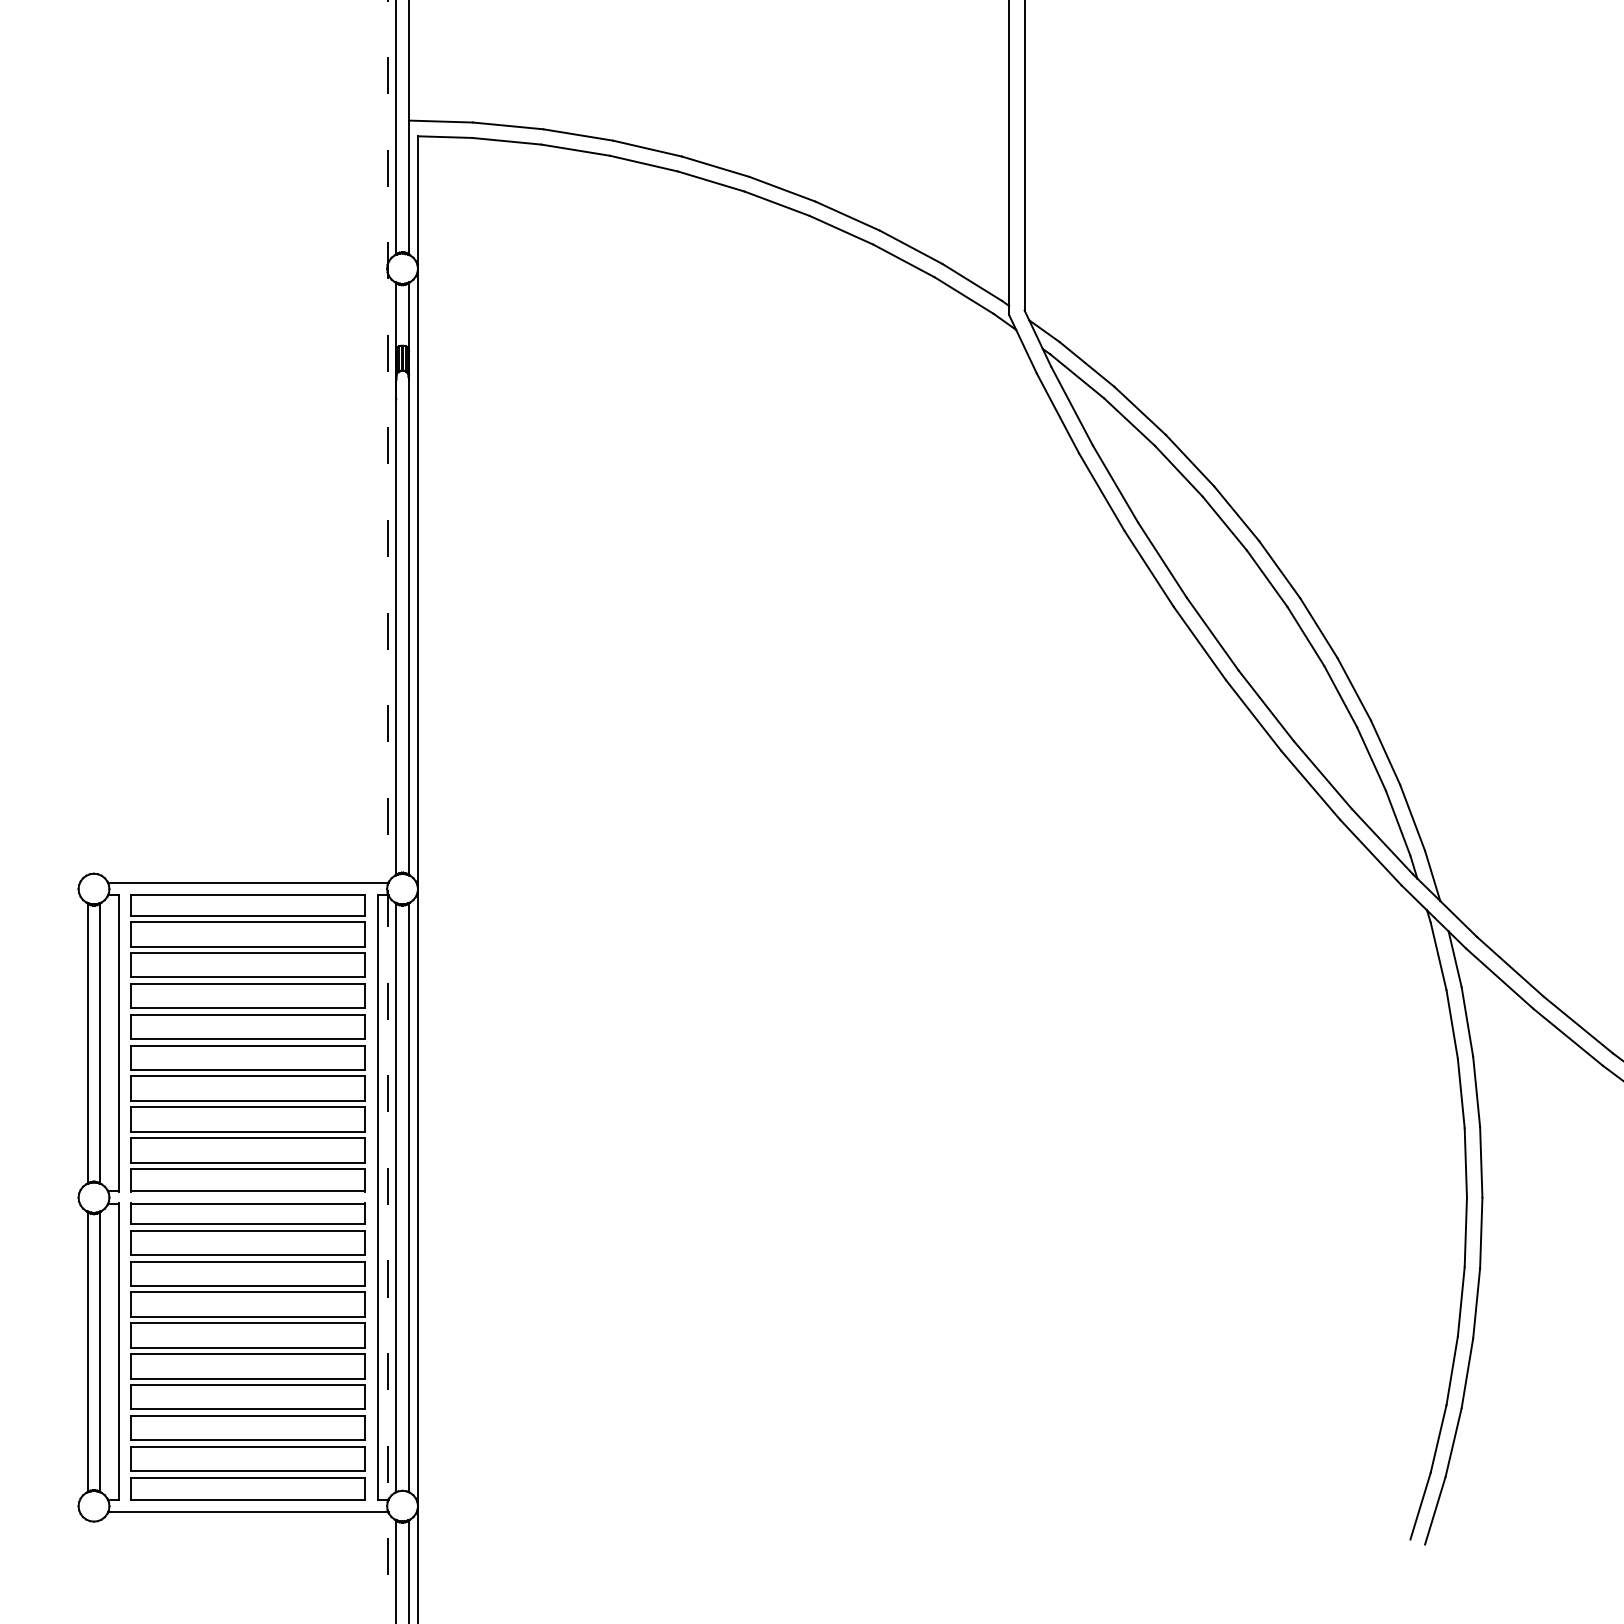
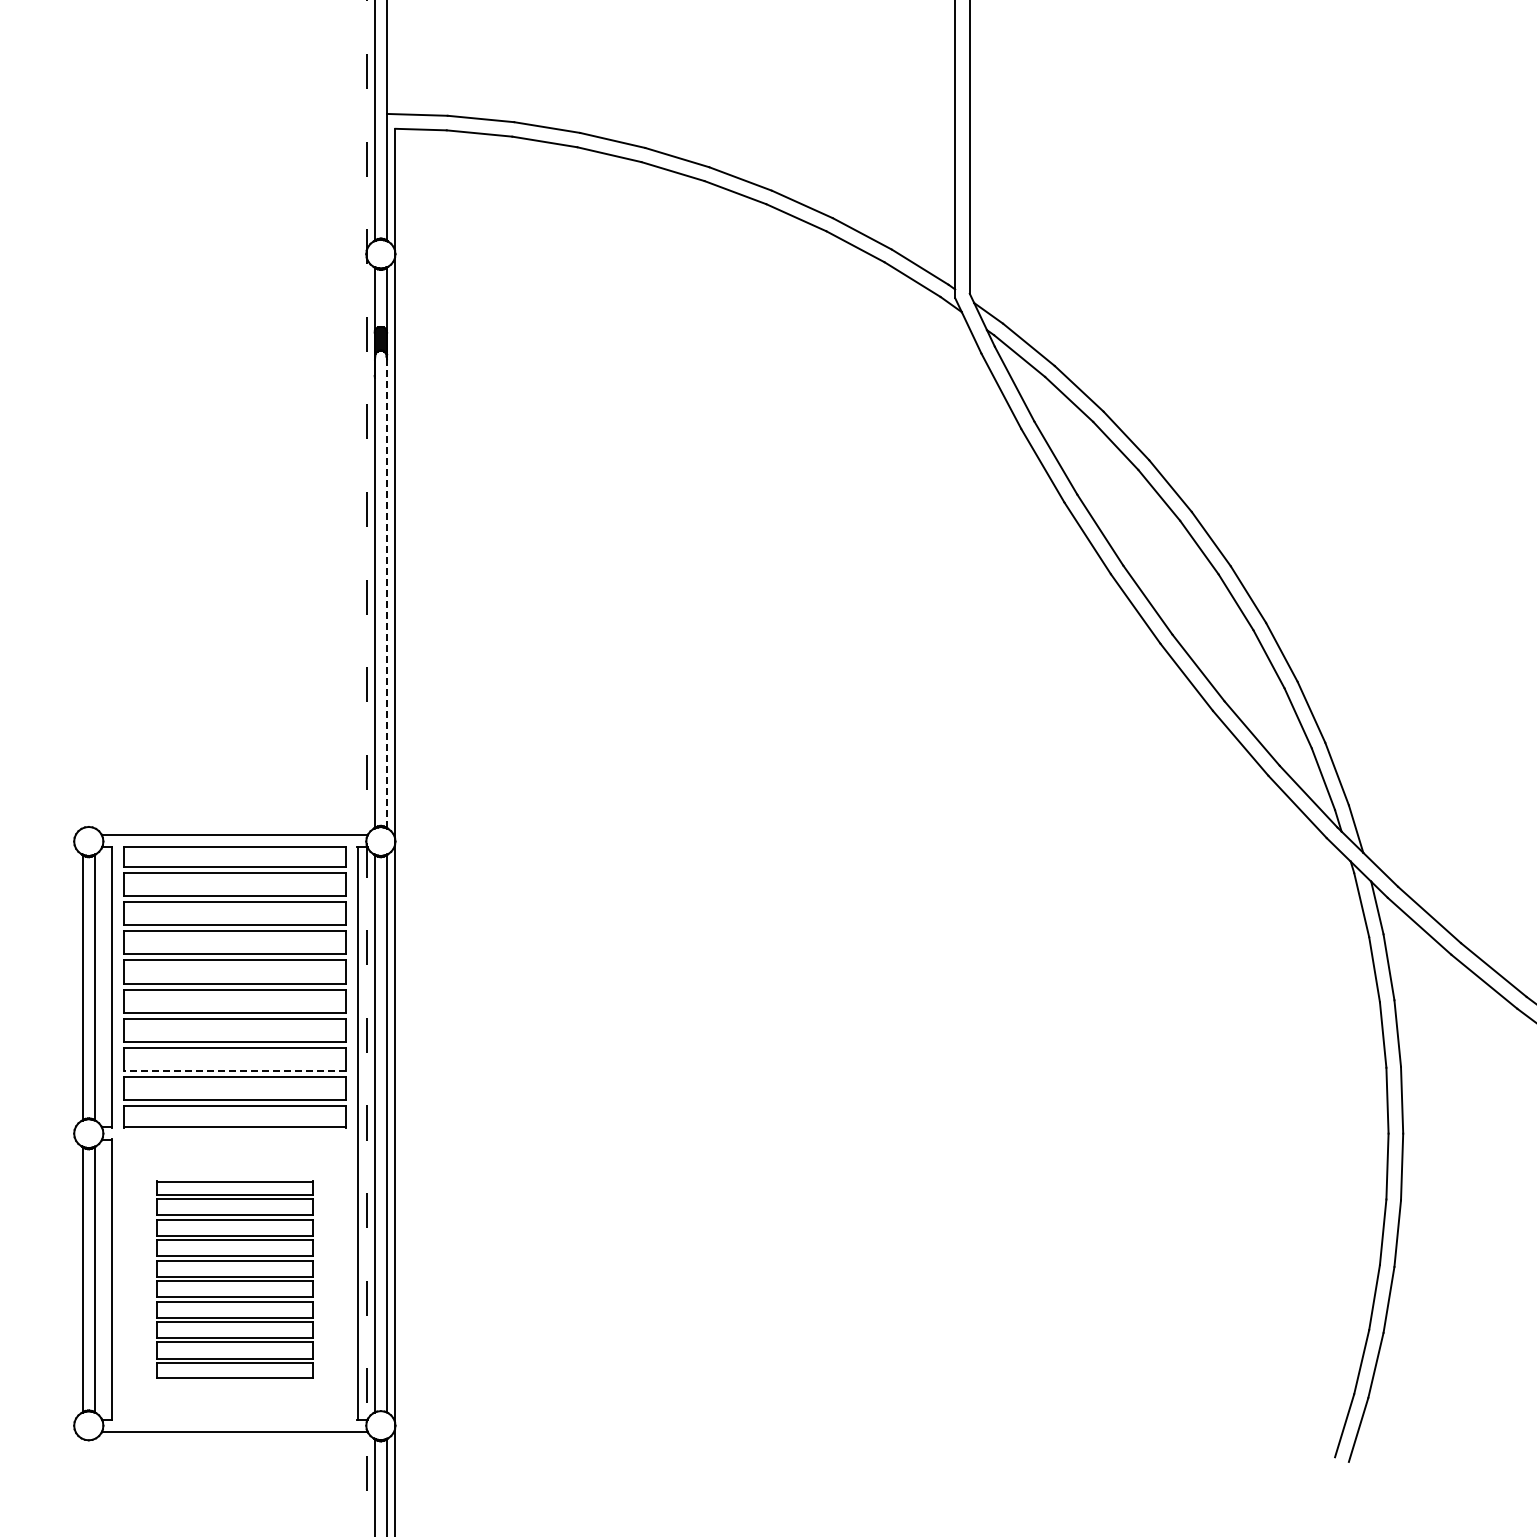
line: (409, 627) -> (387, 593), solid -> dashed
line: (247, 1132) -> (234, 1071), solid -> dashed
part: (247, 1351) -> (234, 1279), size x0.7

